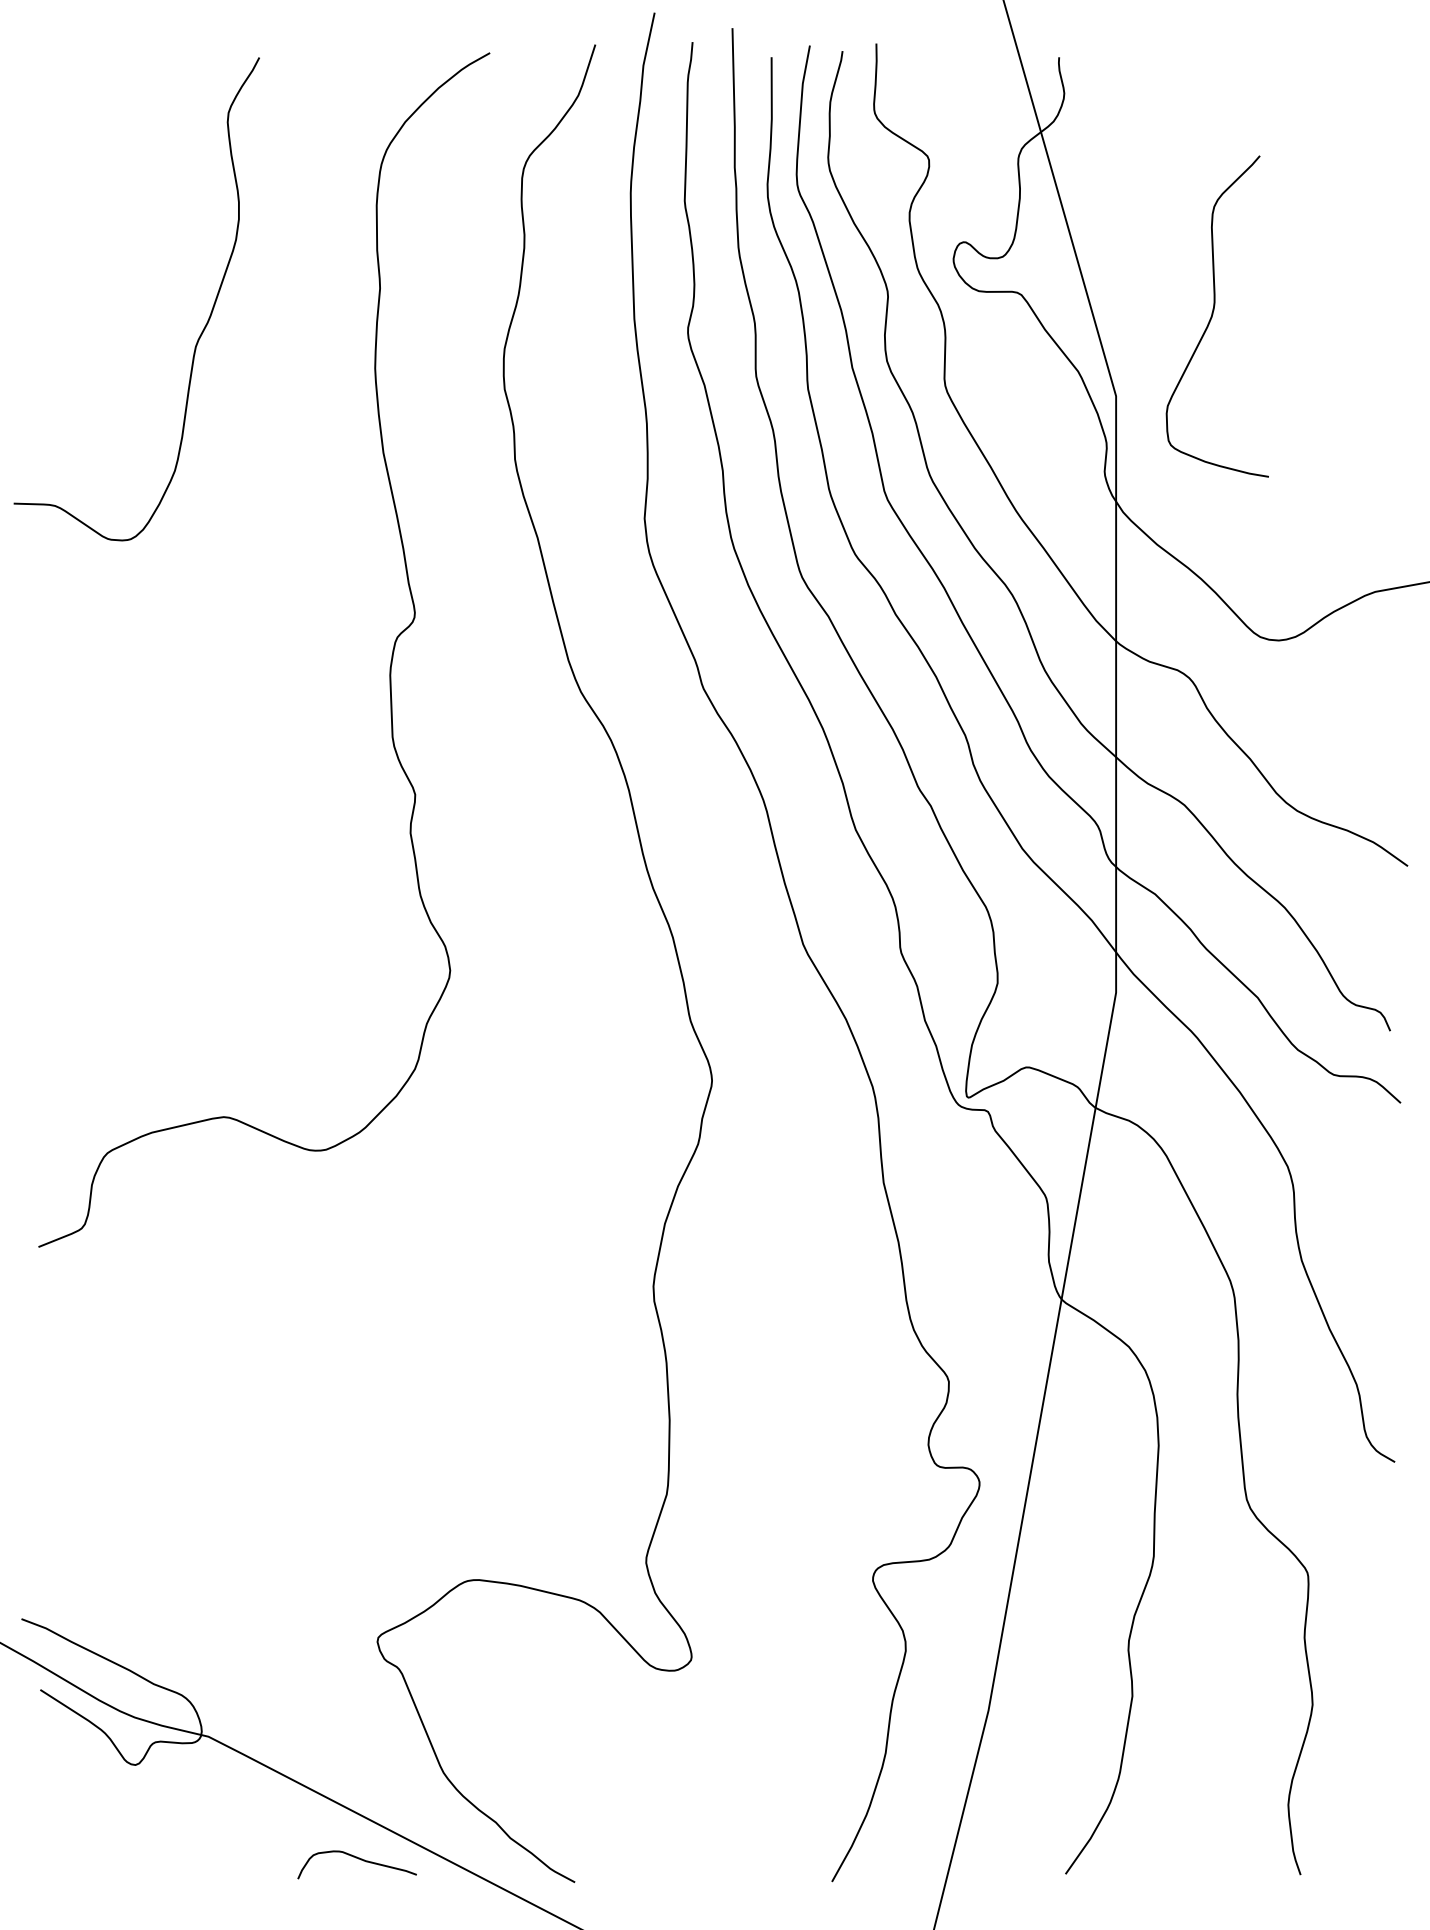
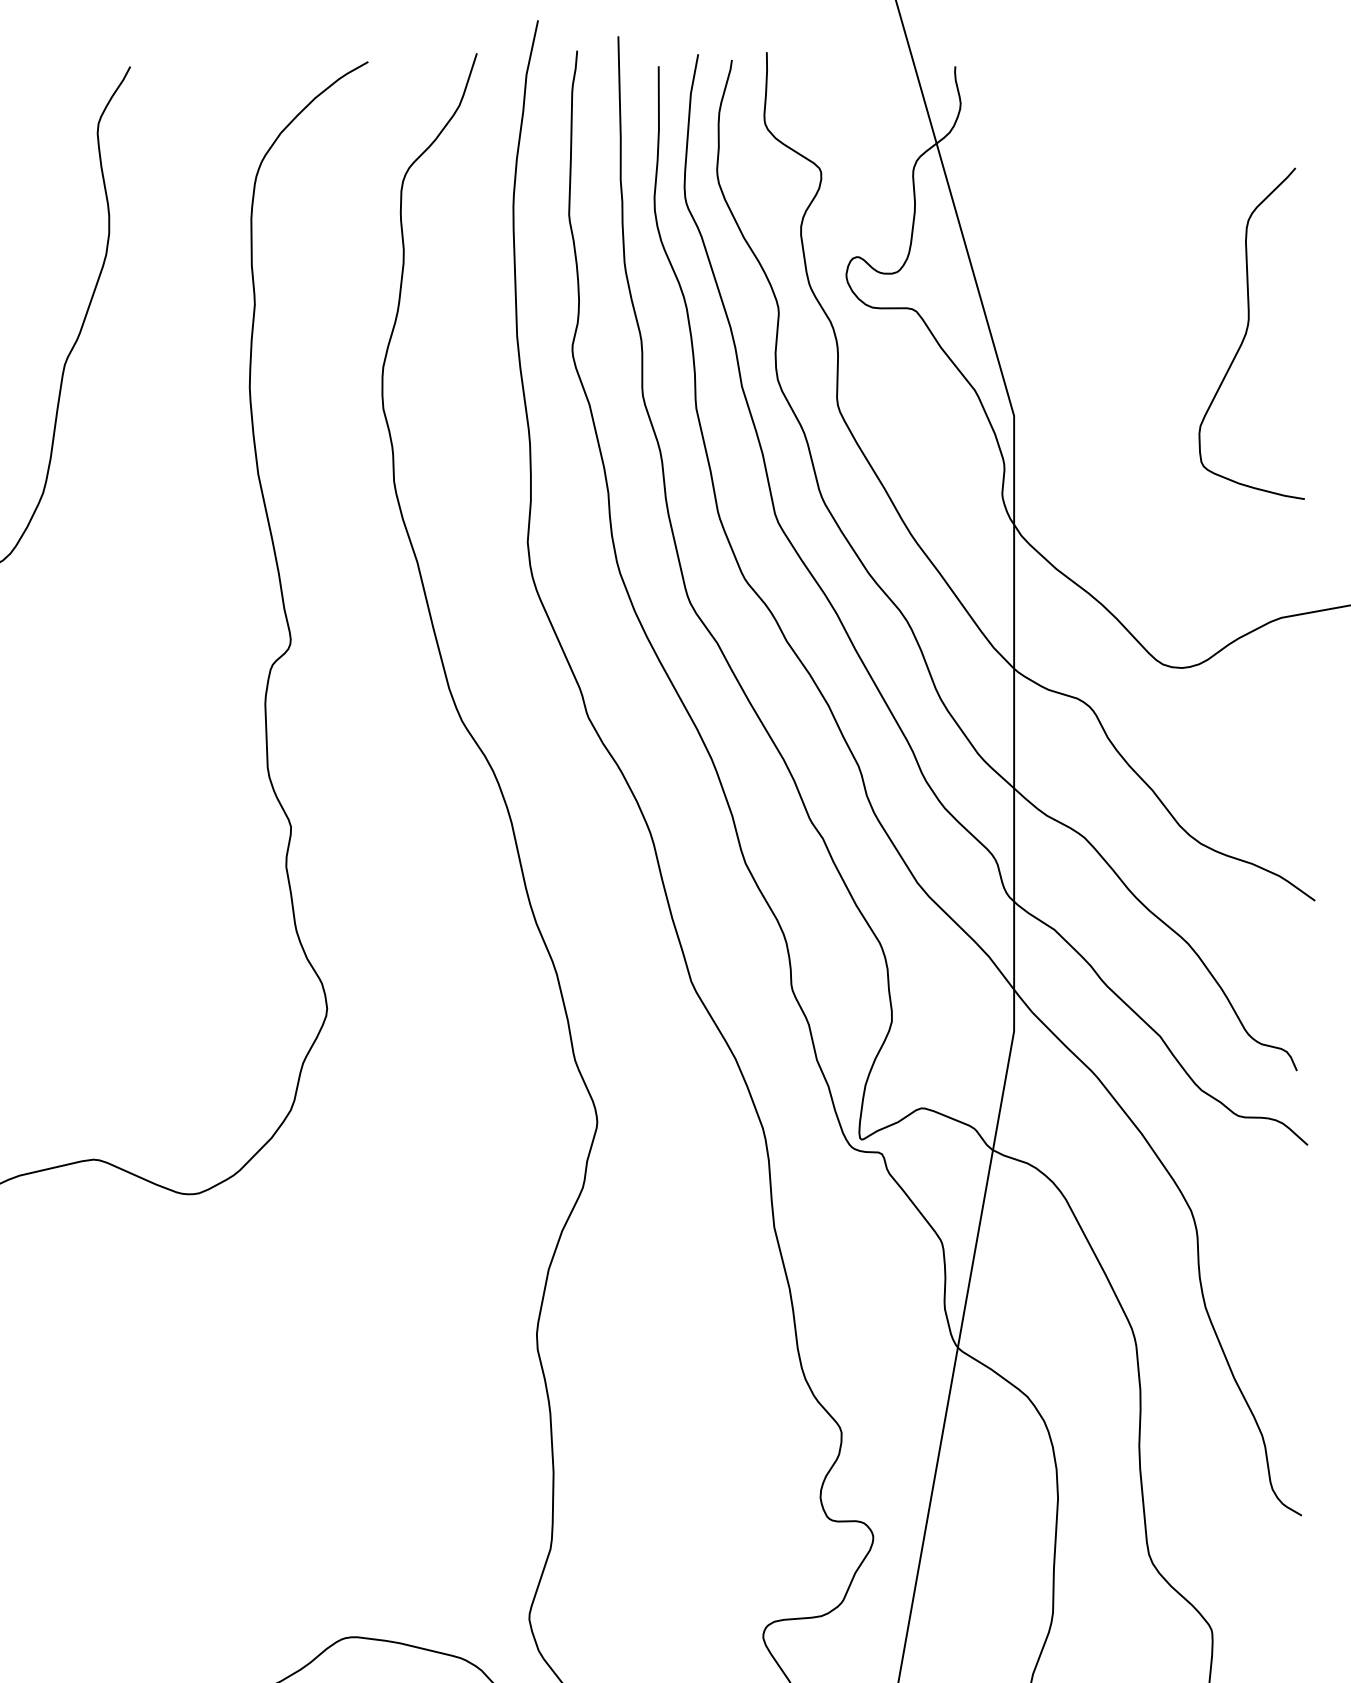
curve: (1213, 314) -> (1247, 331), moved

